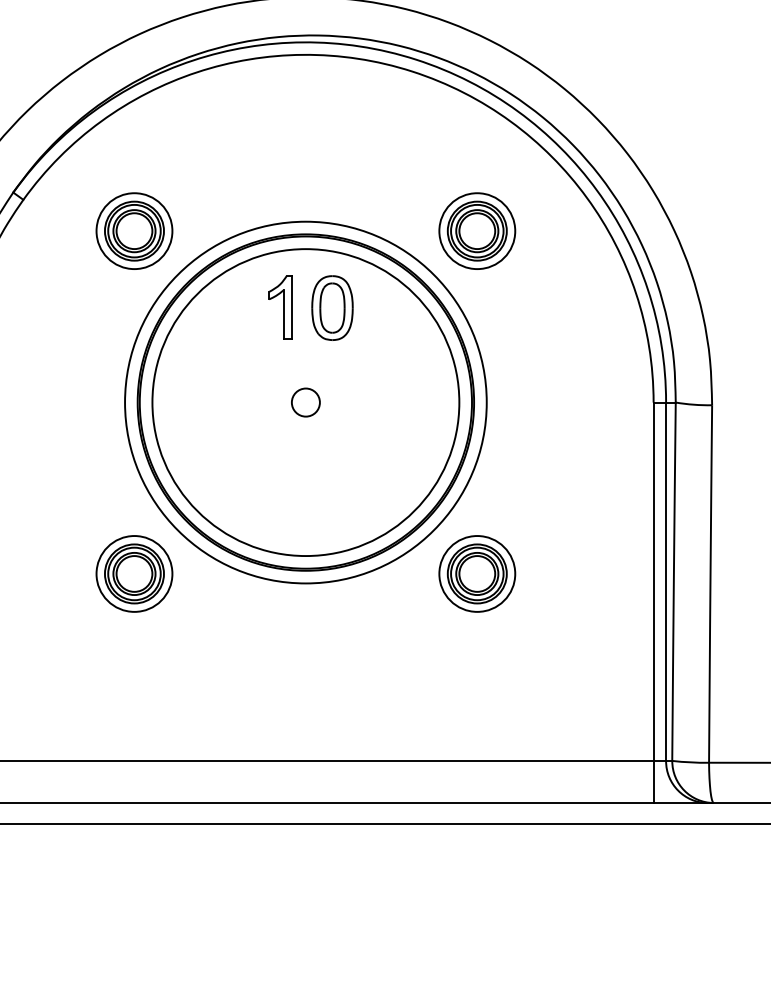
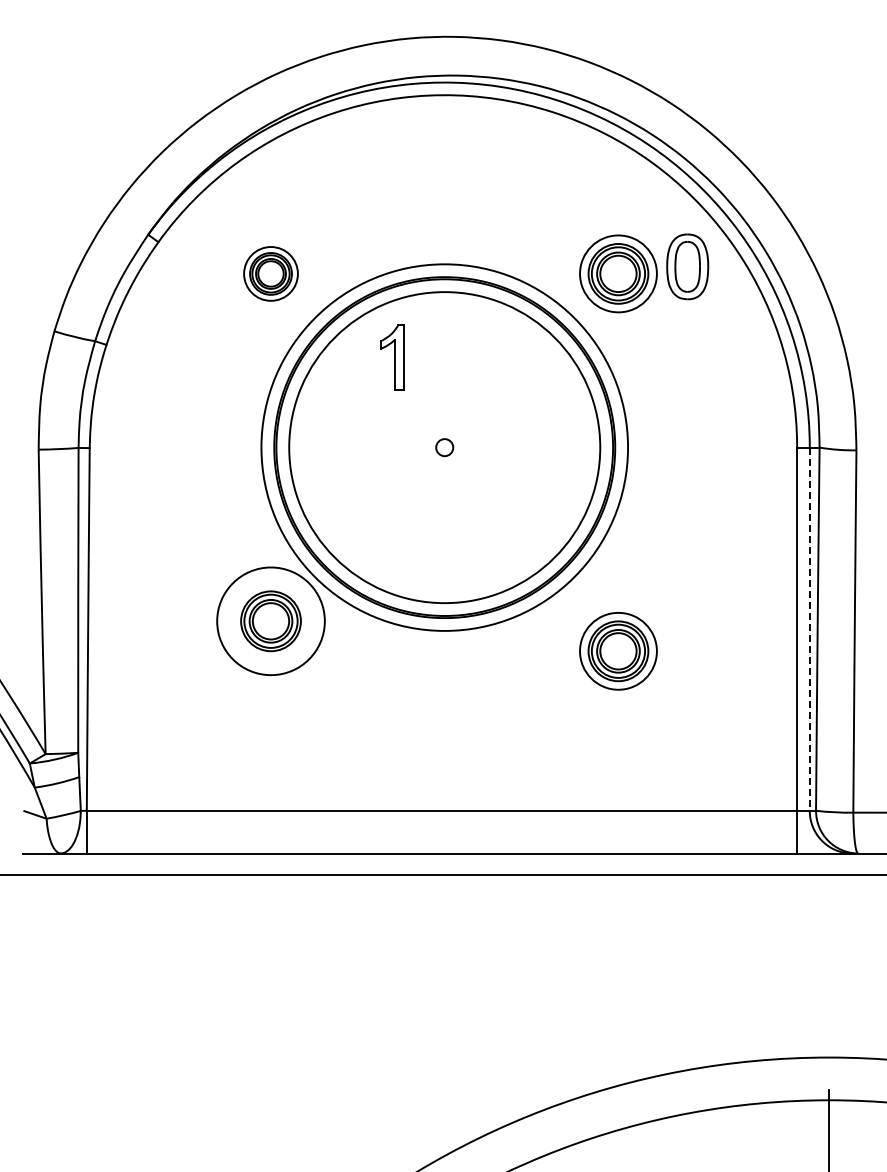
part: (133, 230) -> (270, 273), size x0.7
part: (280, 307) -> (392, 357), moved
part: (332, 307) -> (687, 266), moved
circle: (305, 402) -> (444, 447), size x0.6
circle: (133, 573) -> (270, 620), size x1.4
part: (477, 574) -> (618, 651), moved
line: (665, 582) -> (809, 629), solid -> dashed

